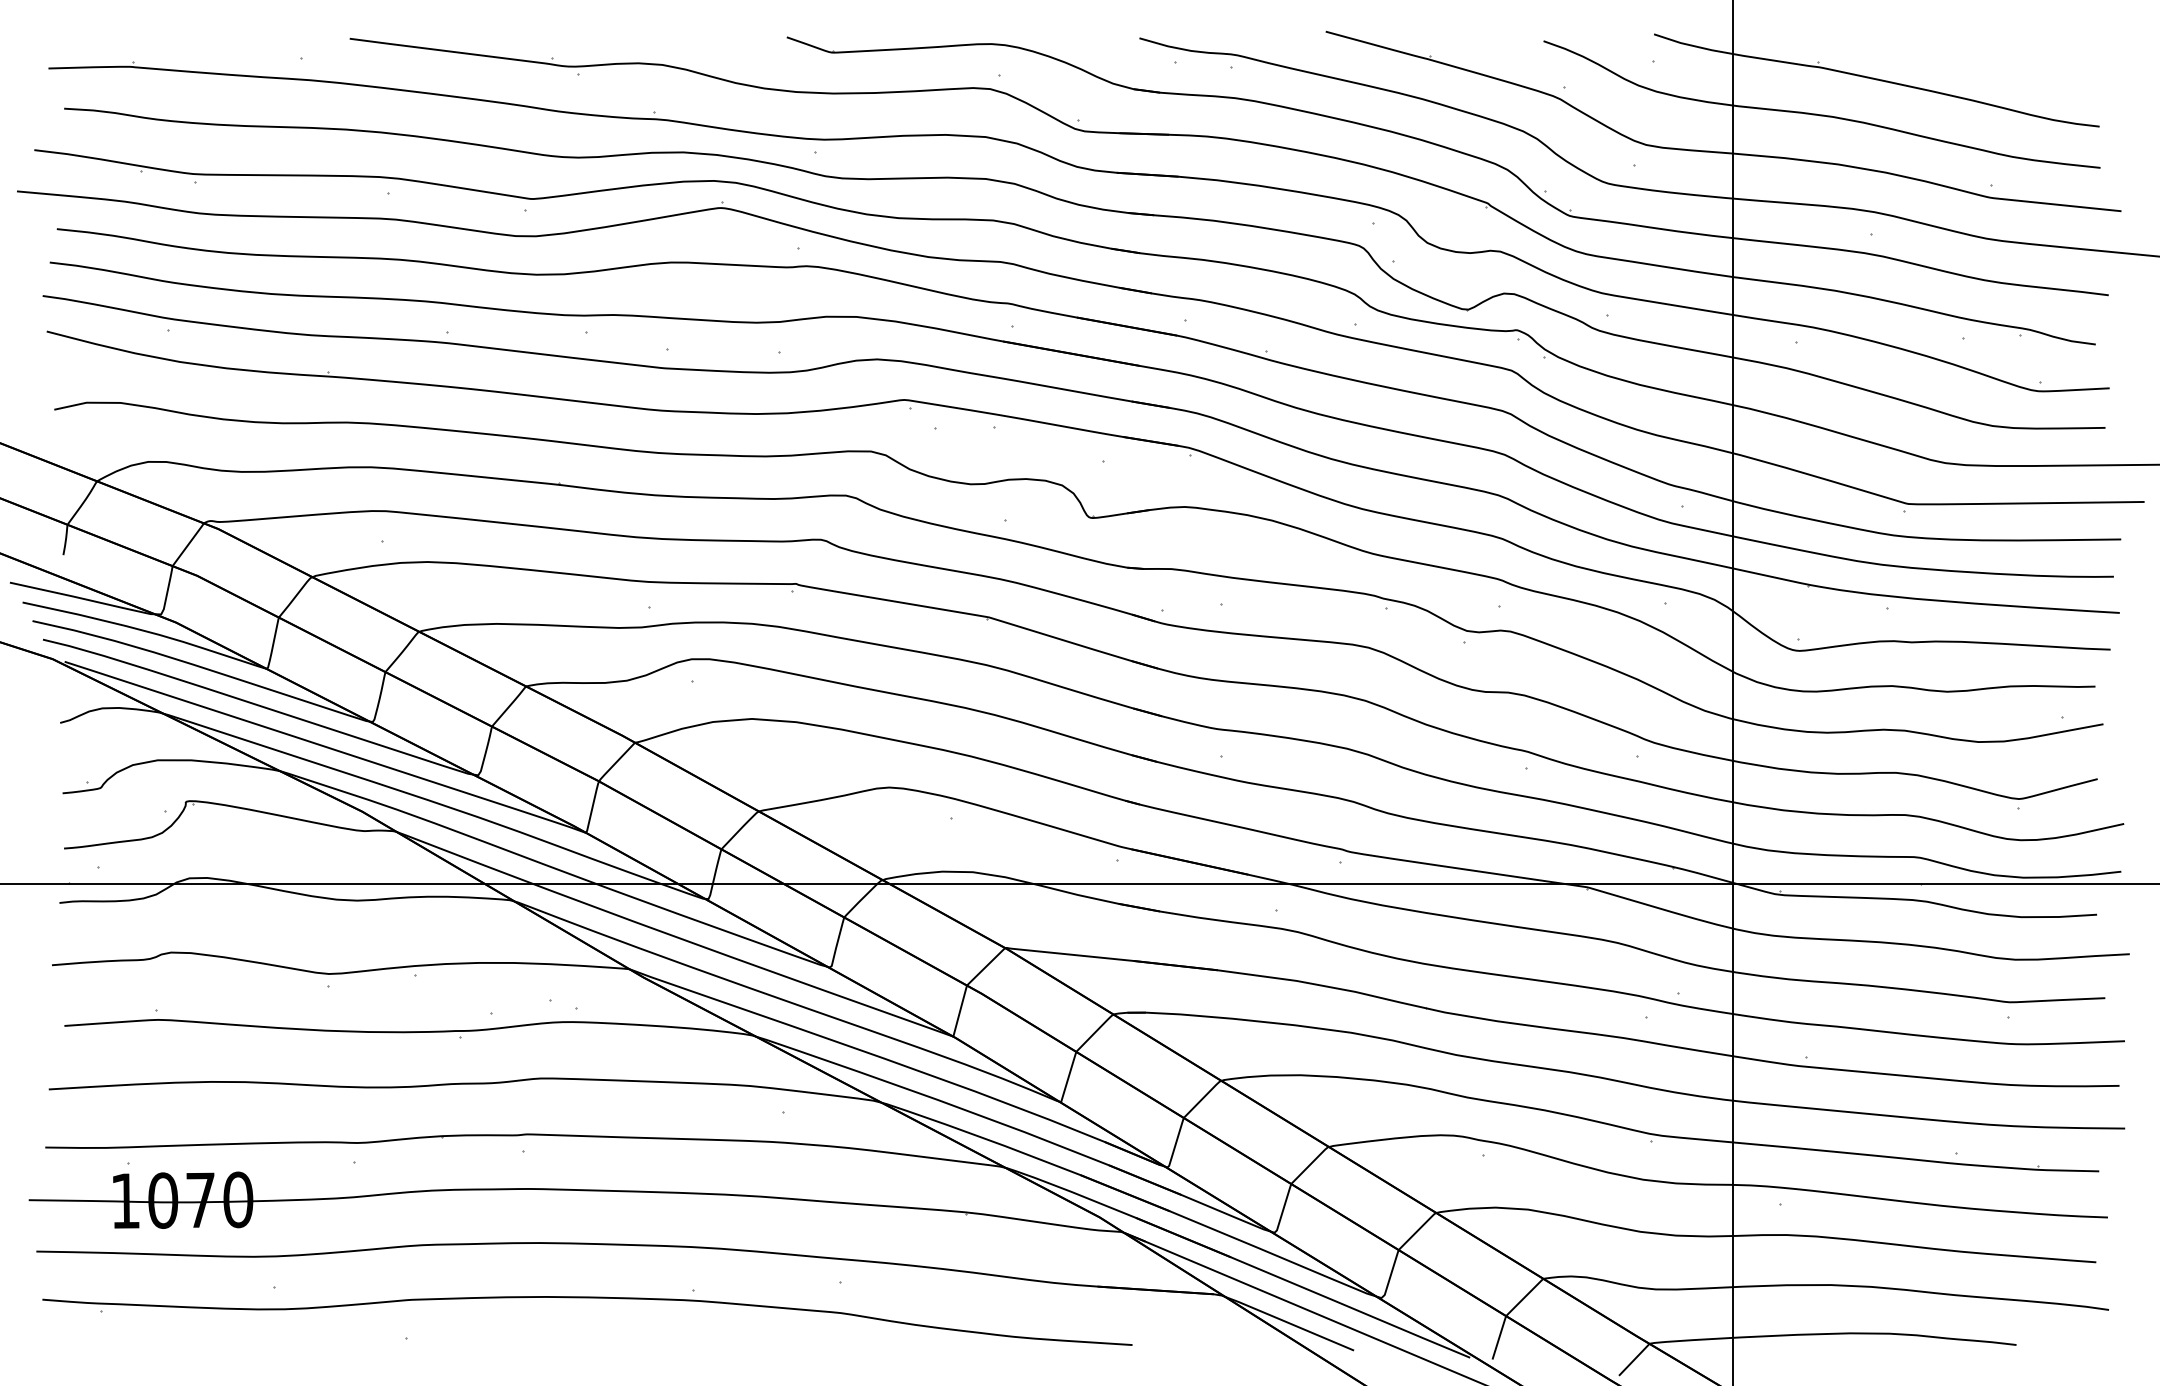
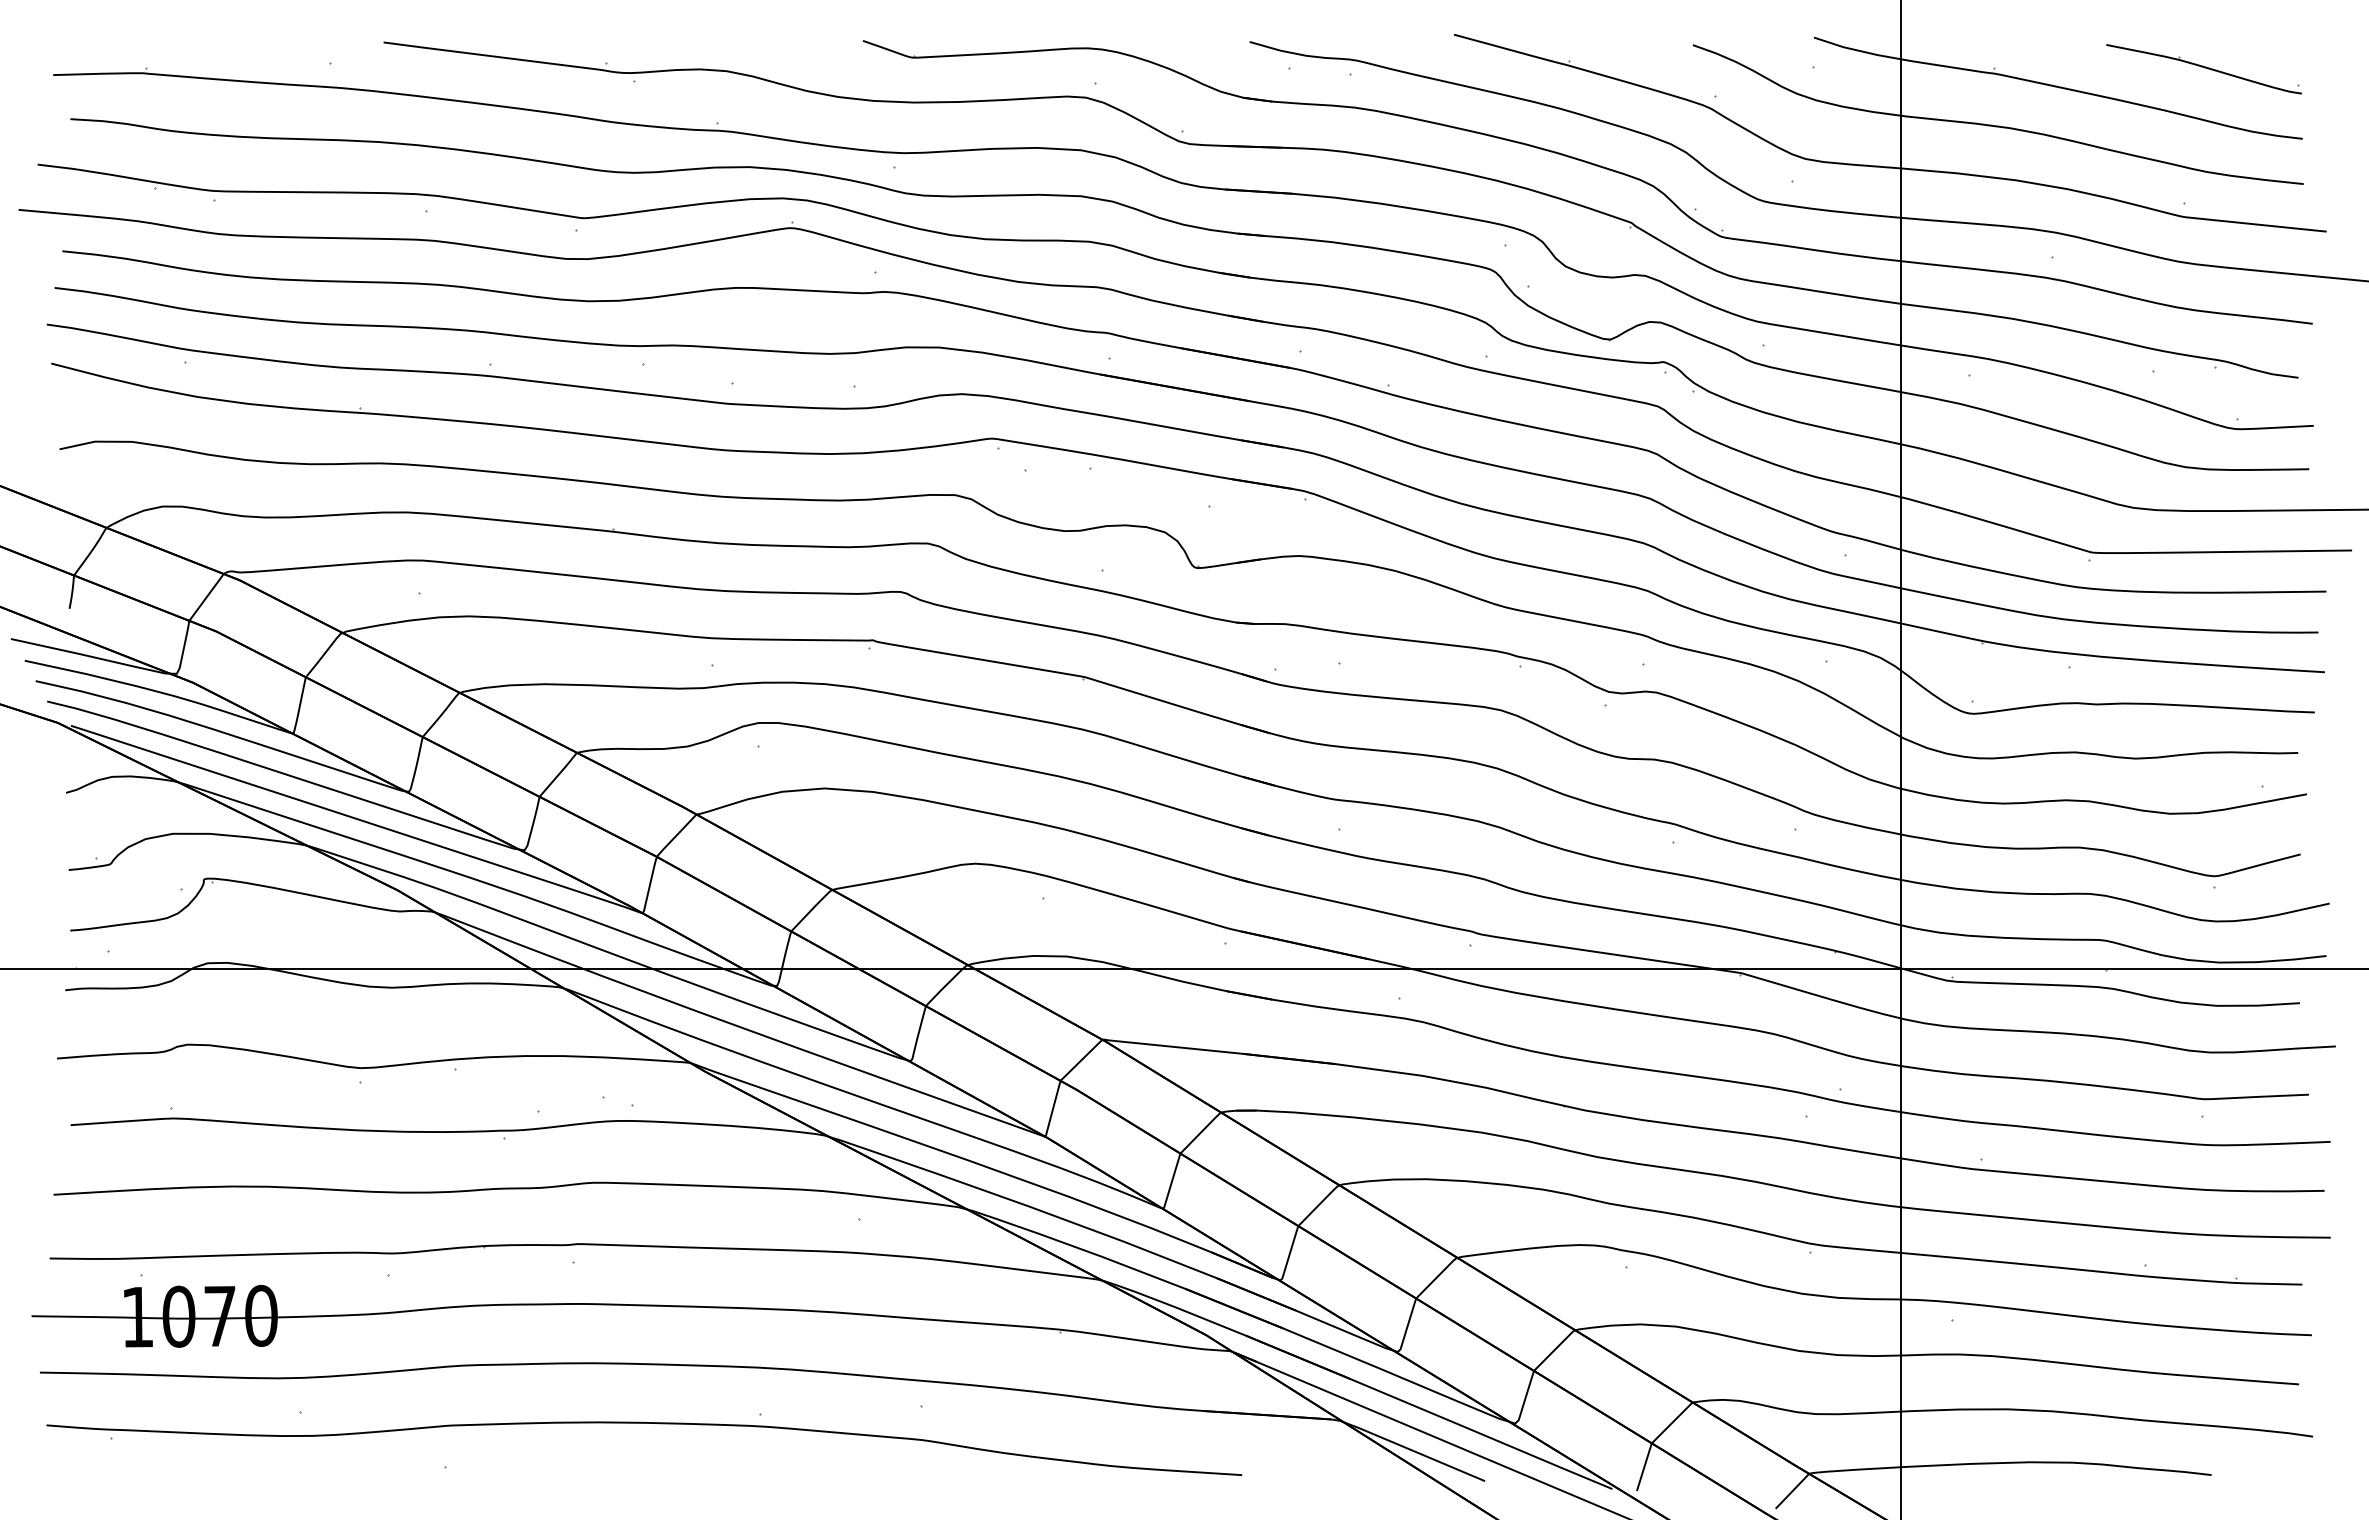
part: (2009, 63) -> (2203, 69), added

